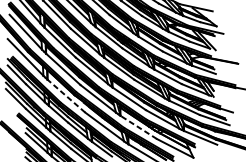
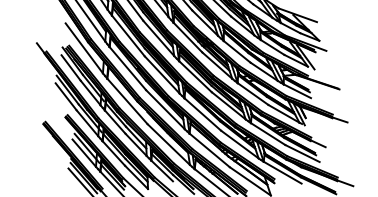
line: (66, 96) -> (127, 101), dashed -> solid
line: (138, 127) -> (209, 150), dashed -> solid

